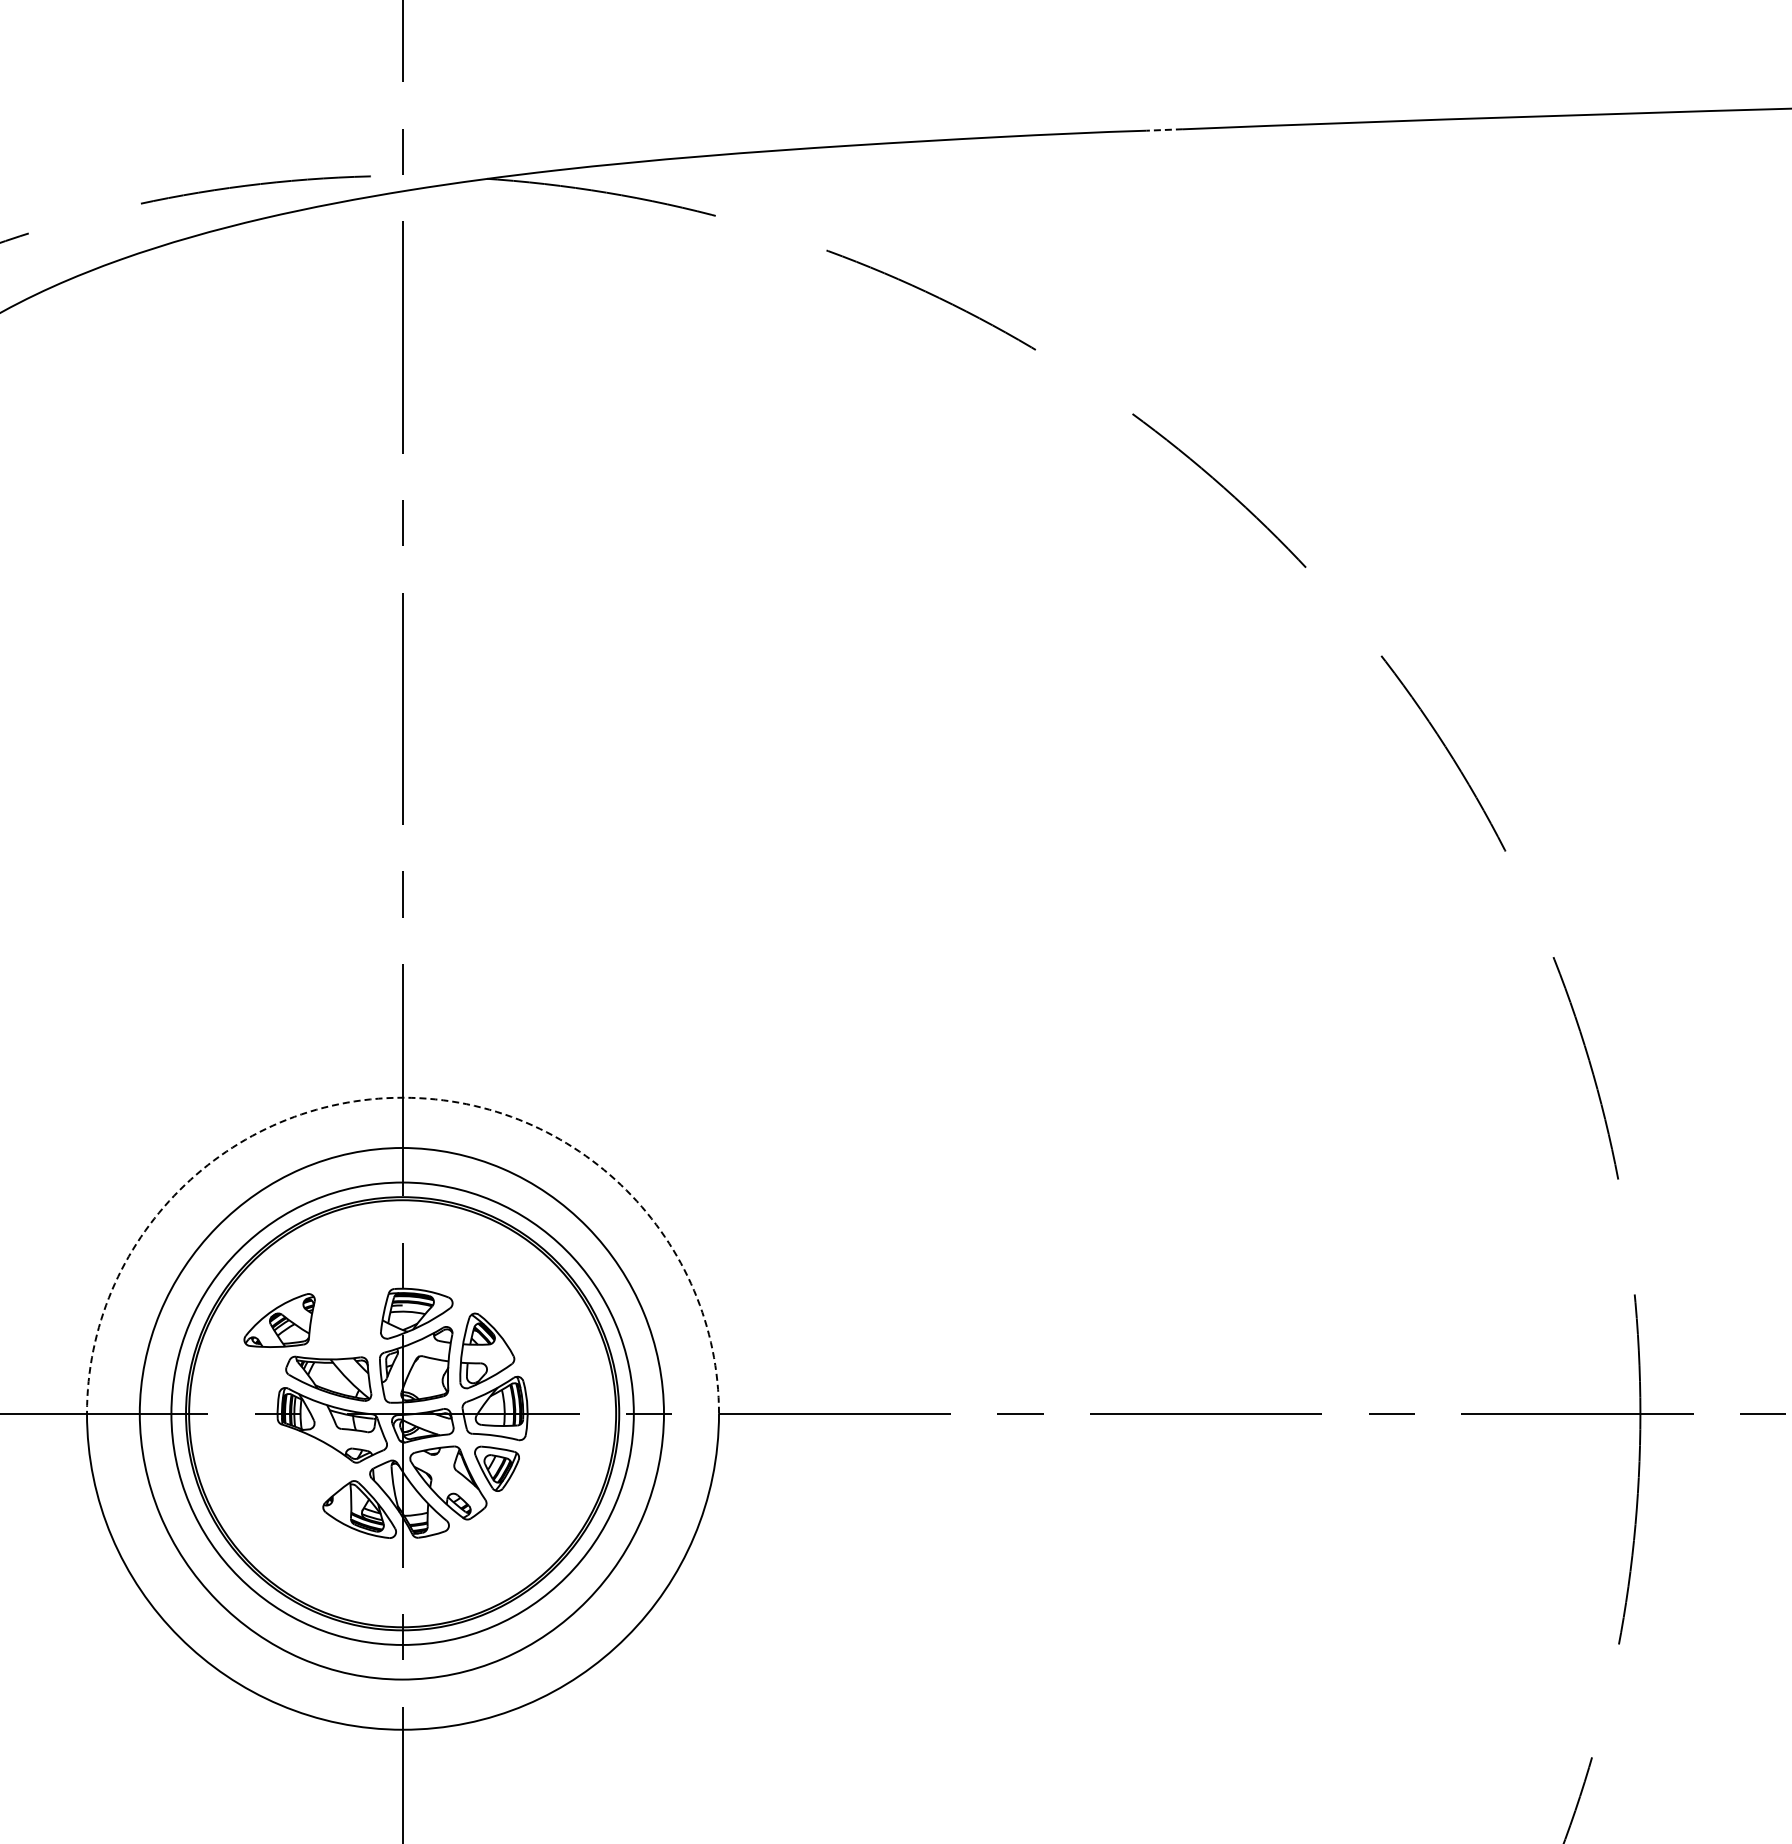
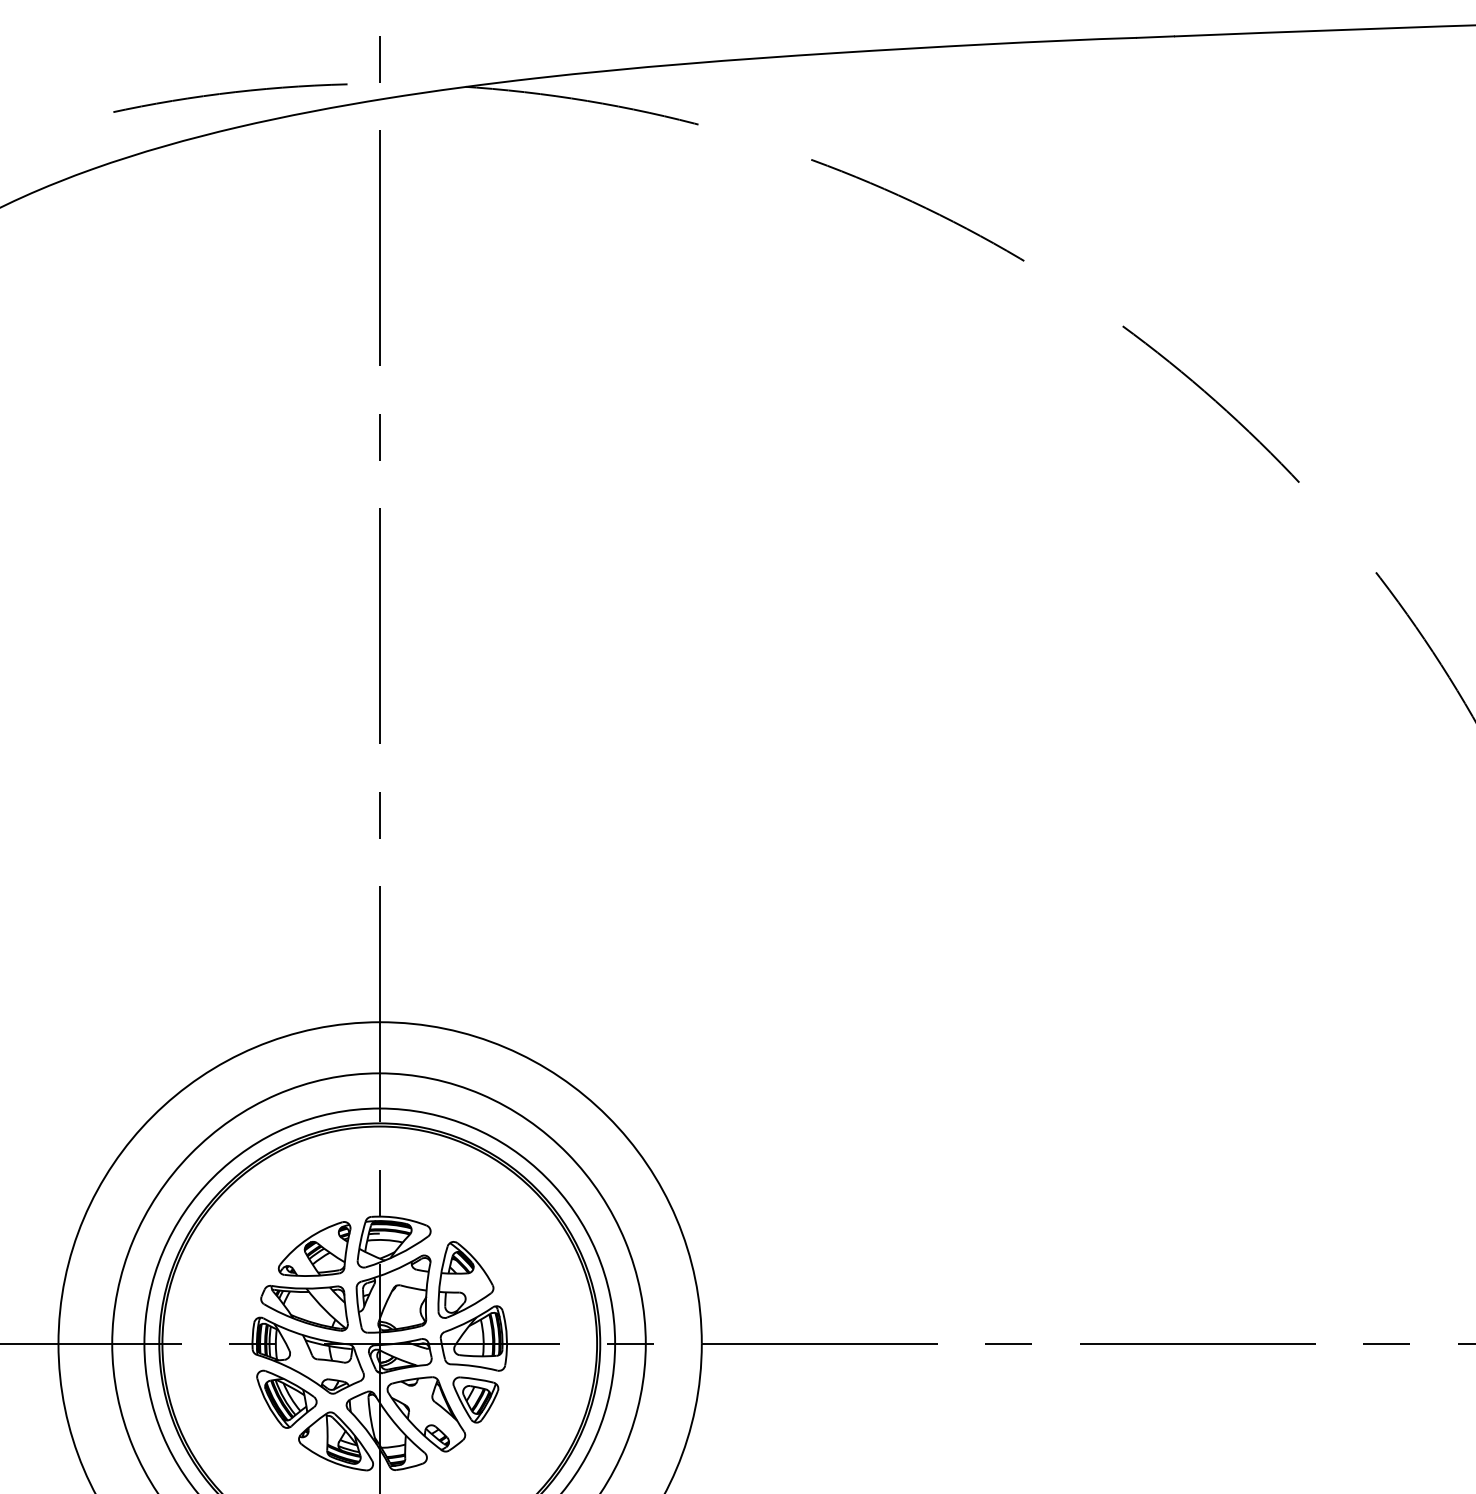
line: (1164, 130) -> (1155, 37), dashed -> solid
arc: (403, 1097) -> (380, 1021), dashed -> solid
part: (279, 1320) -> (314, 1248), moved
part: (311, 1468) -> (287, 1399), added

